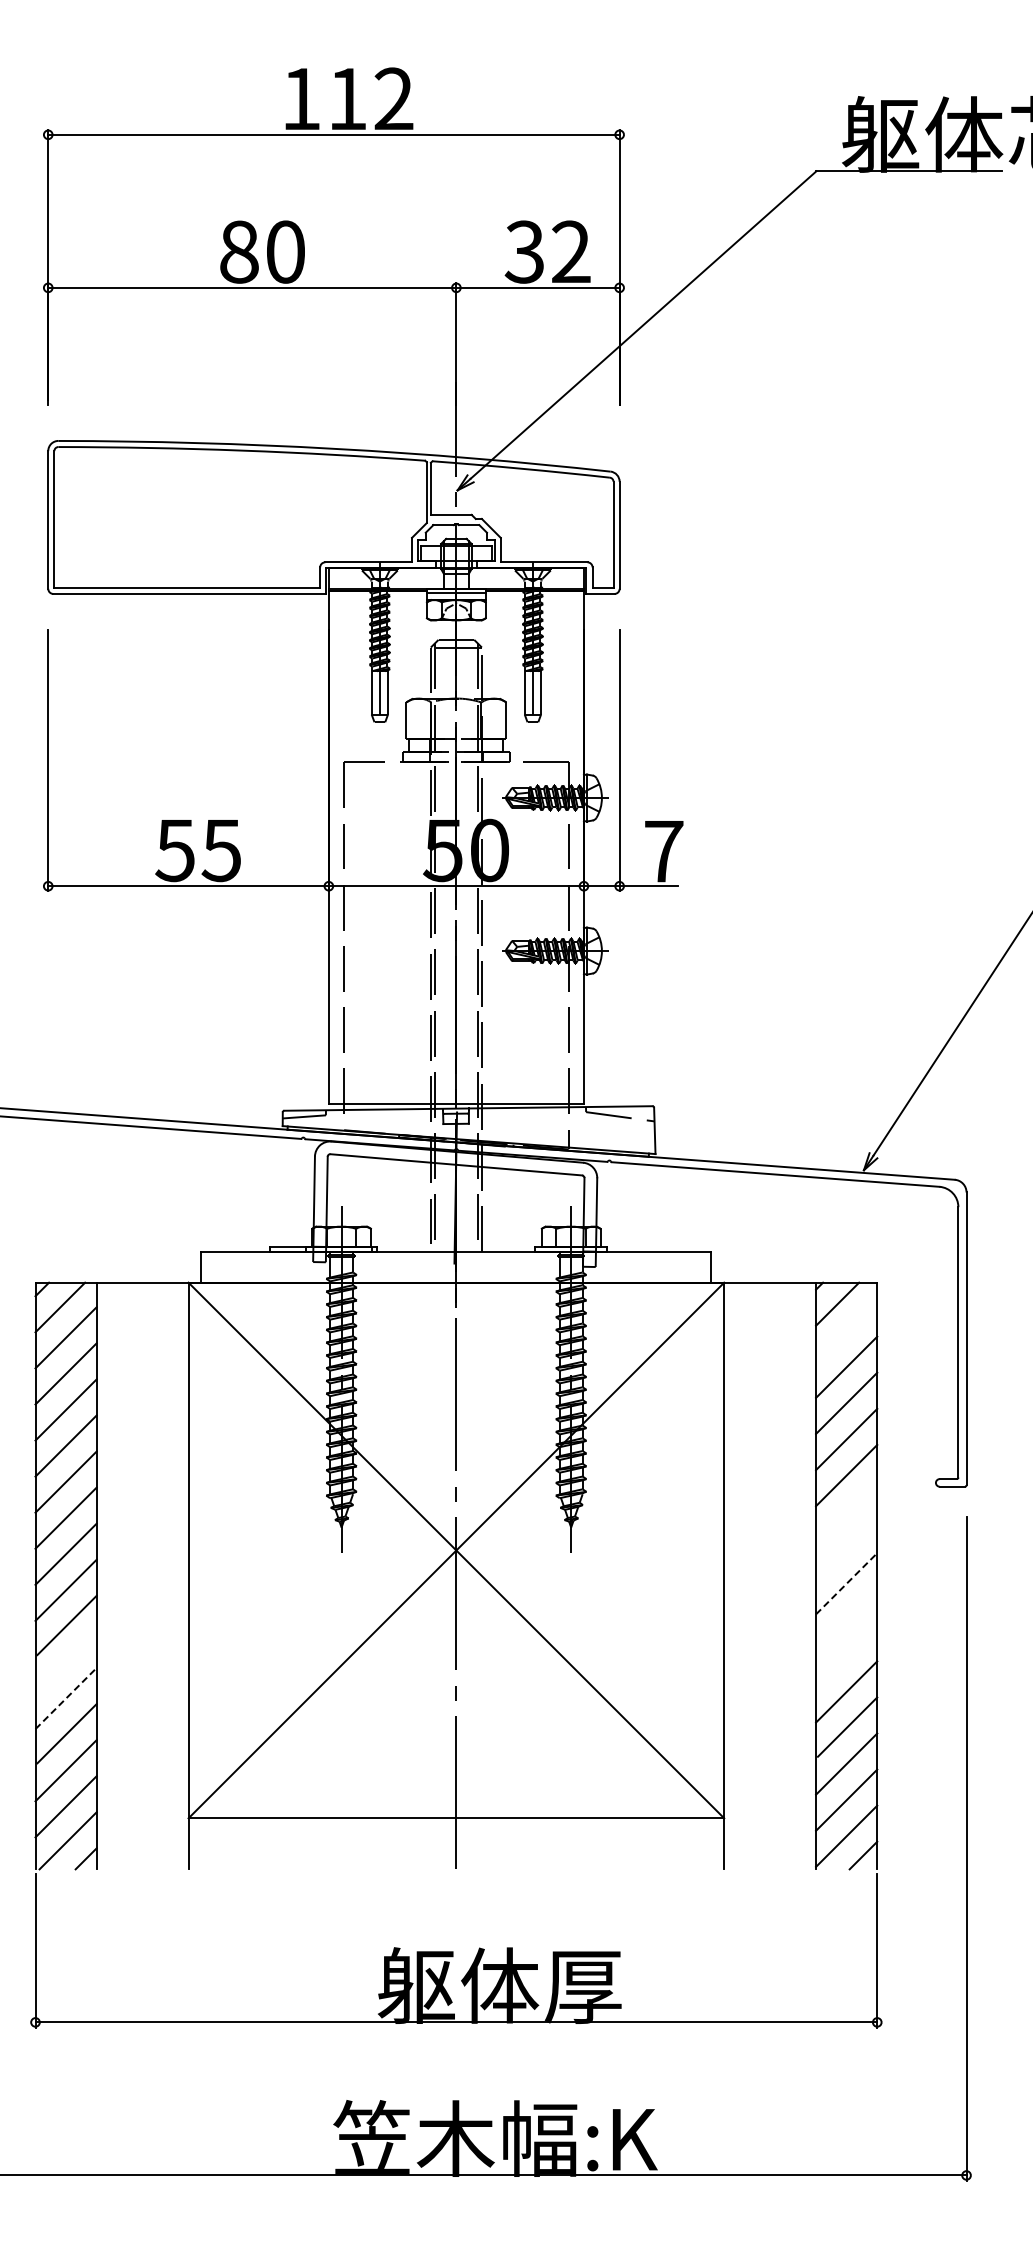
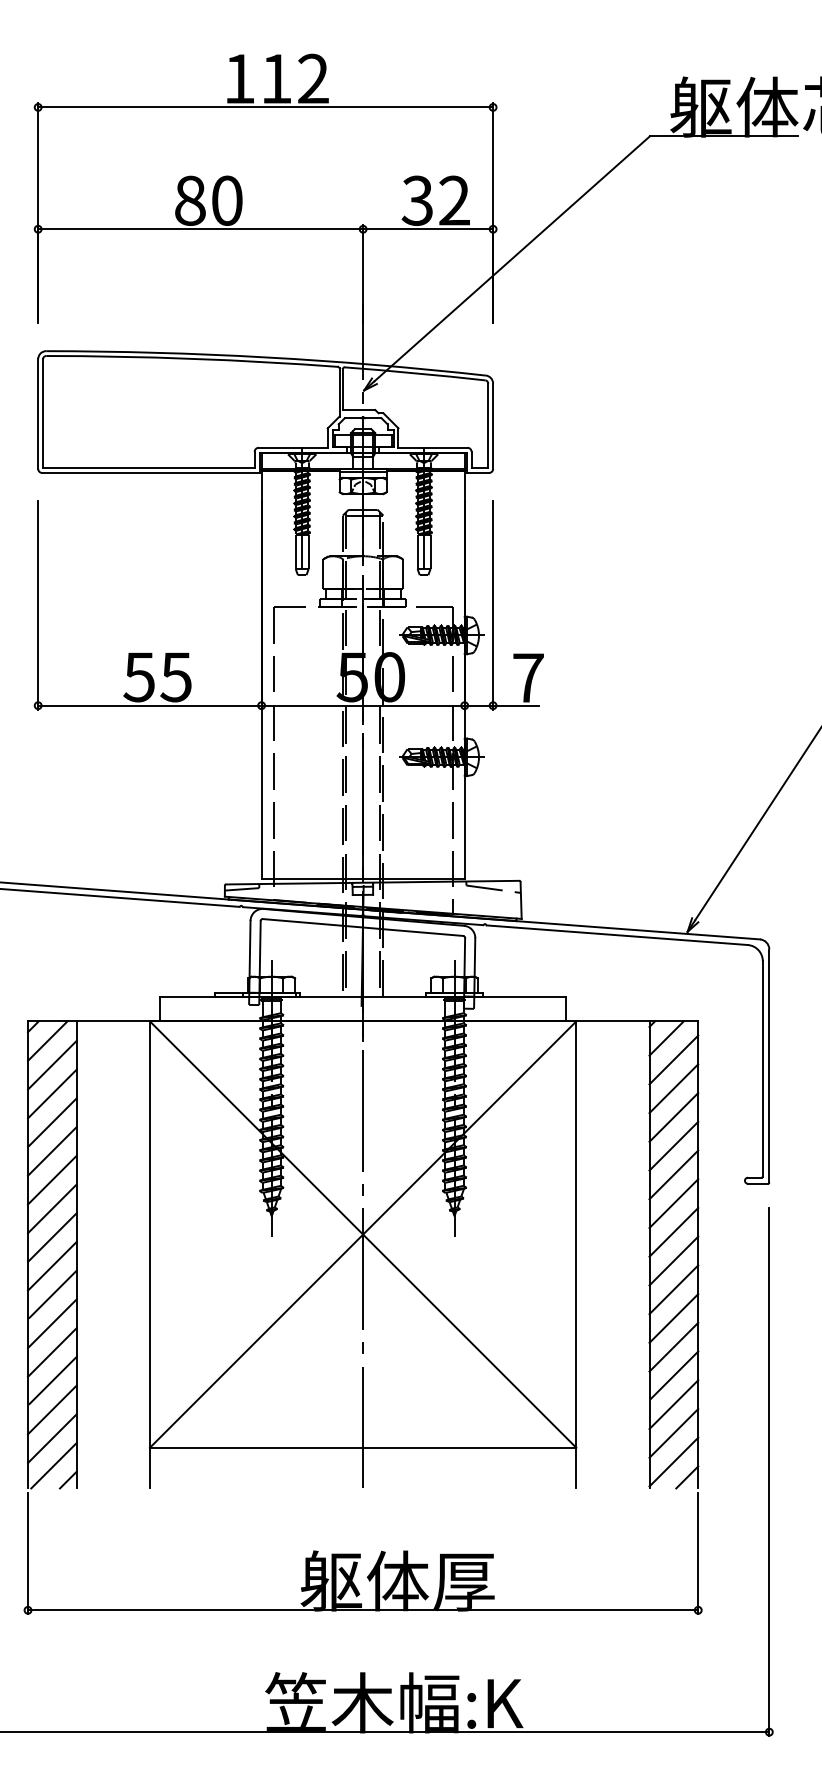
line: (846, 1330) -> (673, 1059), added
line: (846, 1511) -> (673, 1203), added
line: (846, 1547) -> (673, 1232), added
line: (847, 1583) -> (674, 1260), dashed -> solid
line: (846, 1619) -> (673, 1289), added
line: (846, 1655) -> (673, 1318), added
line: (65, 1662) -> (51, 1323), added
line: (66, 1698) -> (52, 1352), dashed -> solid

